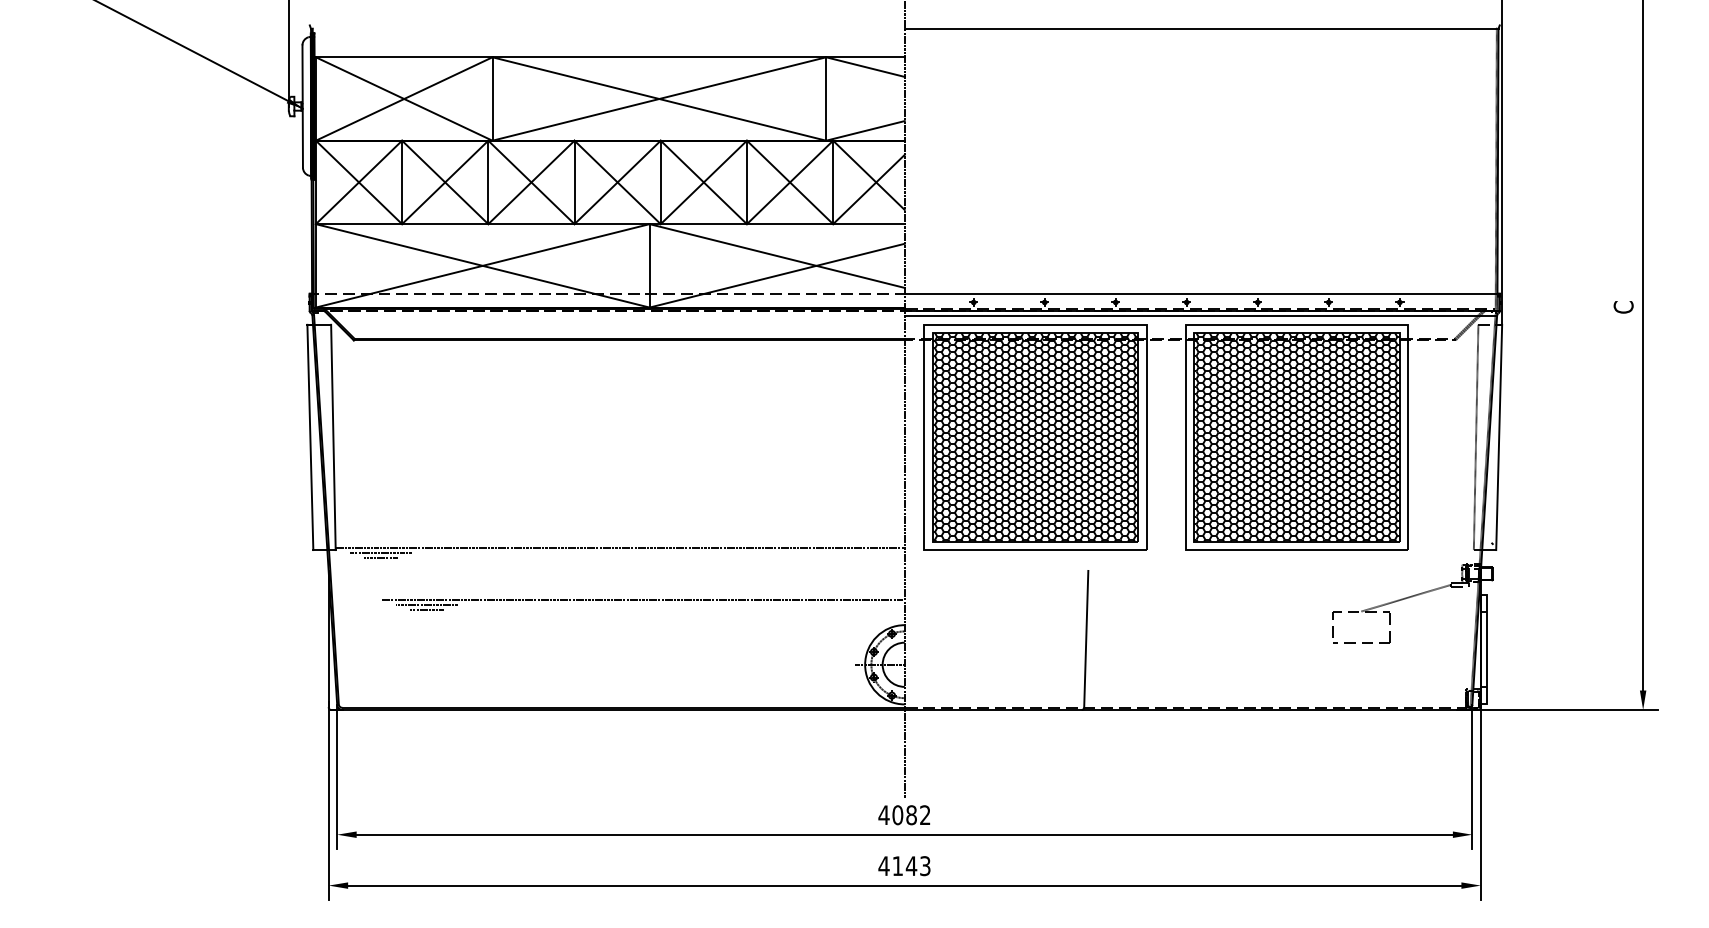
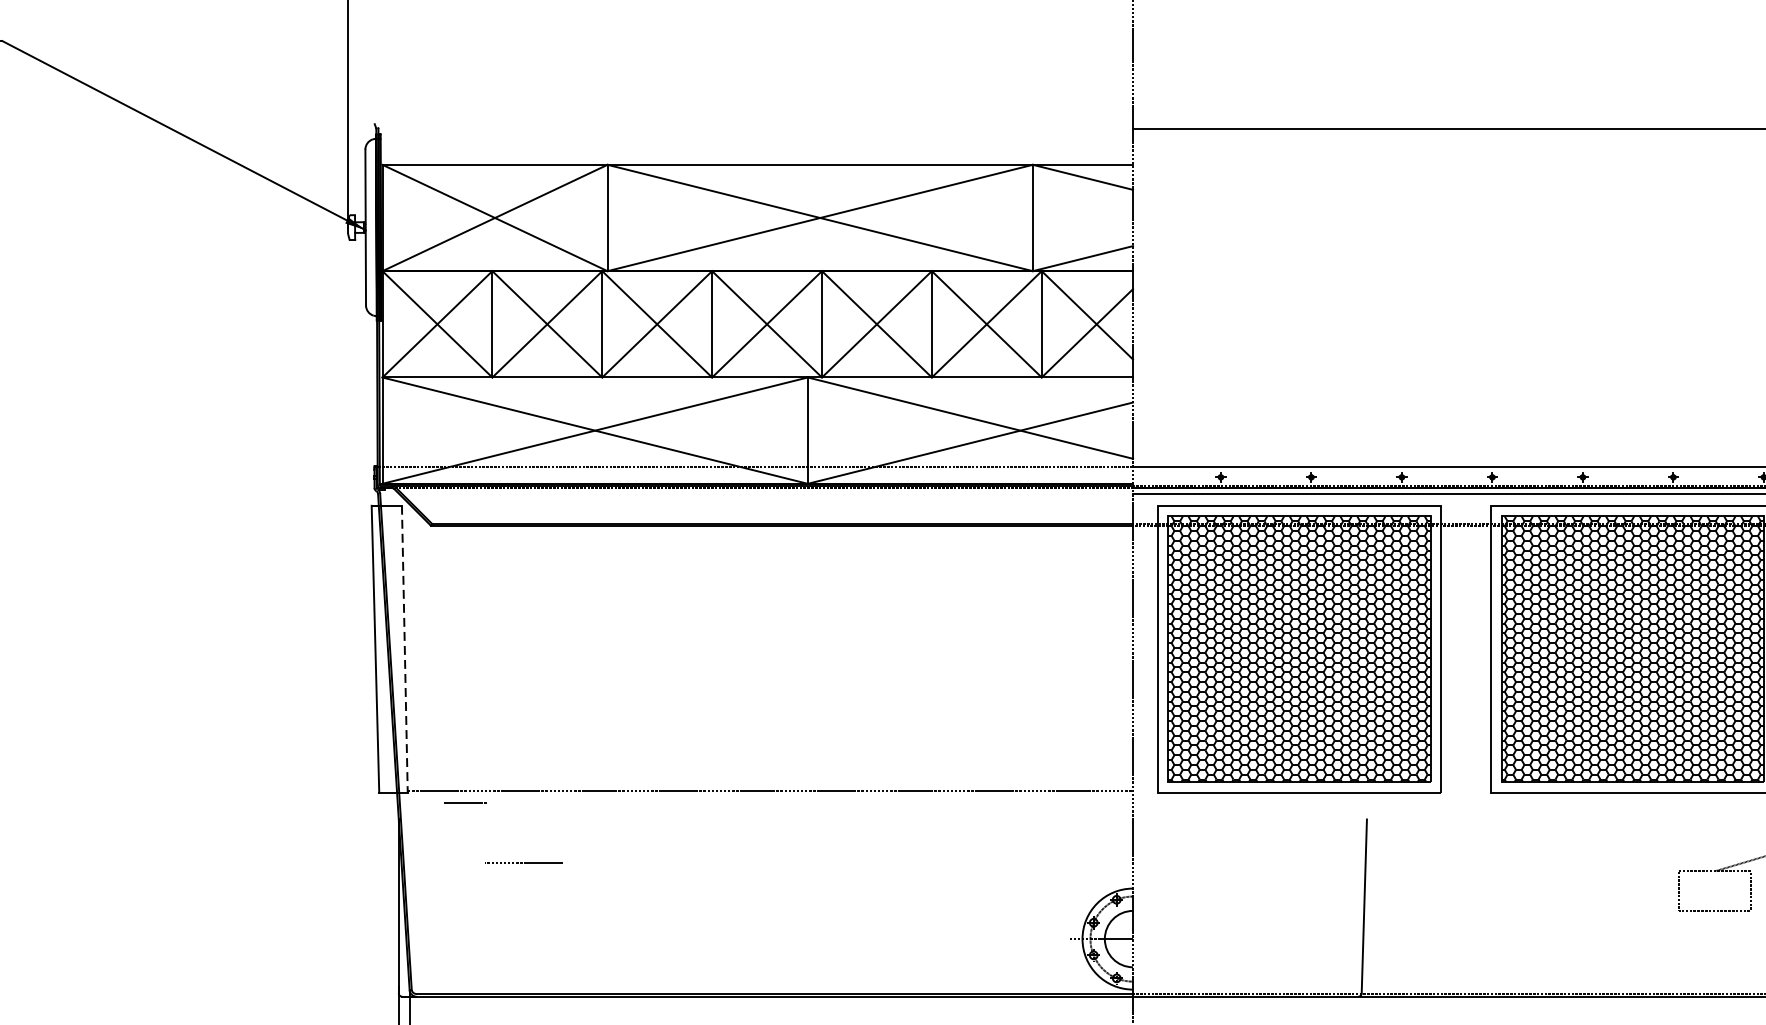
line: (333, 437) -> (404, 649), solid -> dashed
line: (380, 552) -> (464, 795), removed
line: (642, 600) -> (798, 857), removed
line: (426, 609) -> (523, 868), removed

